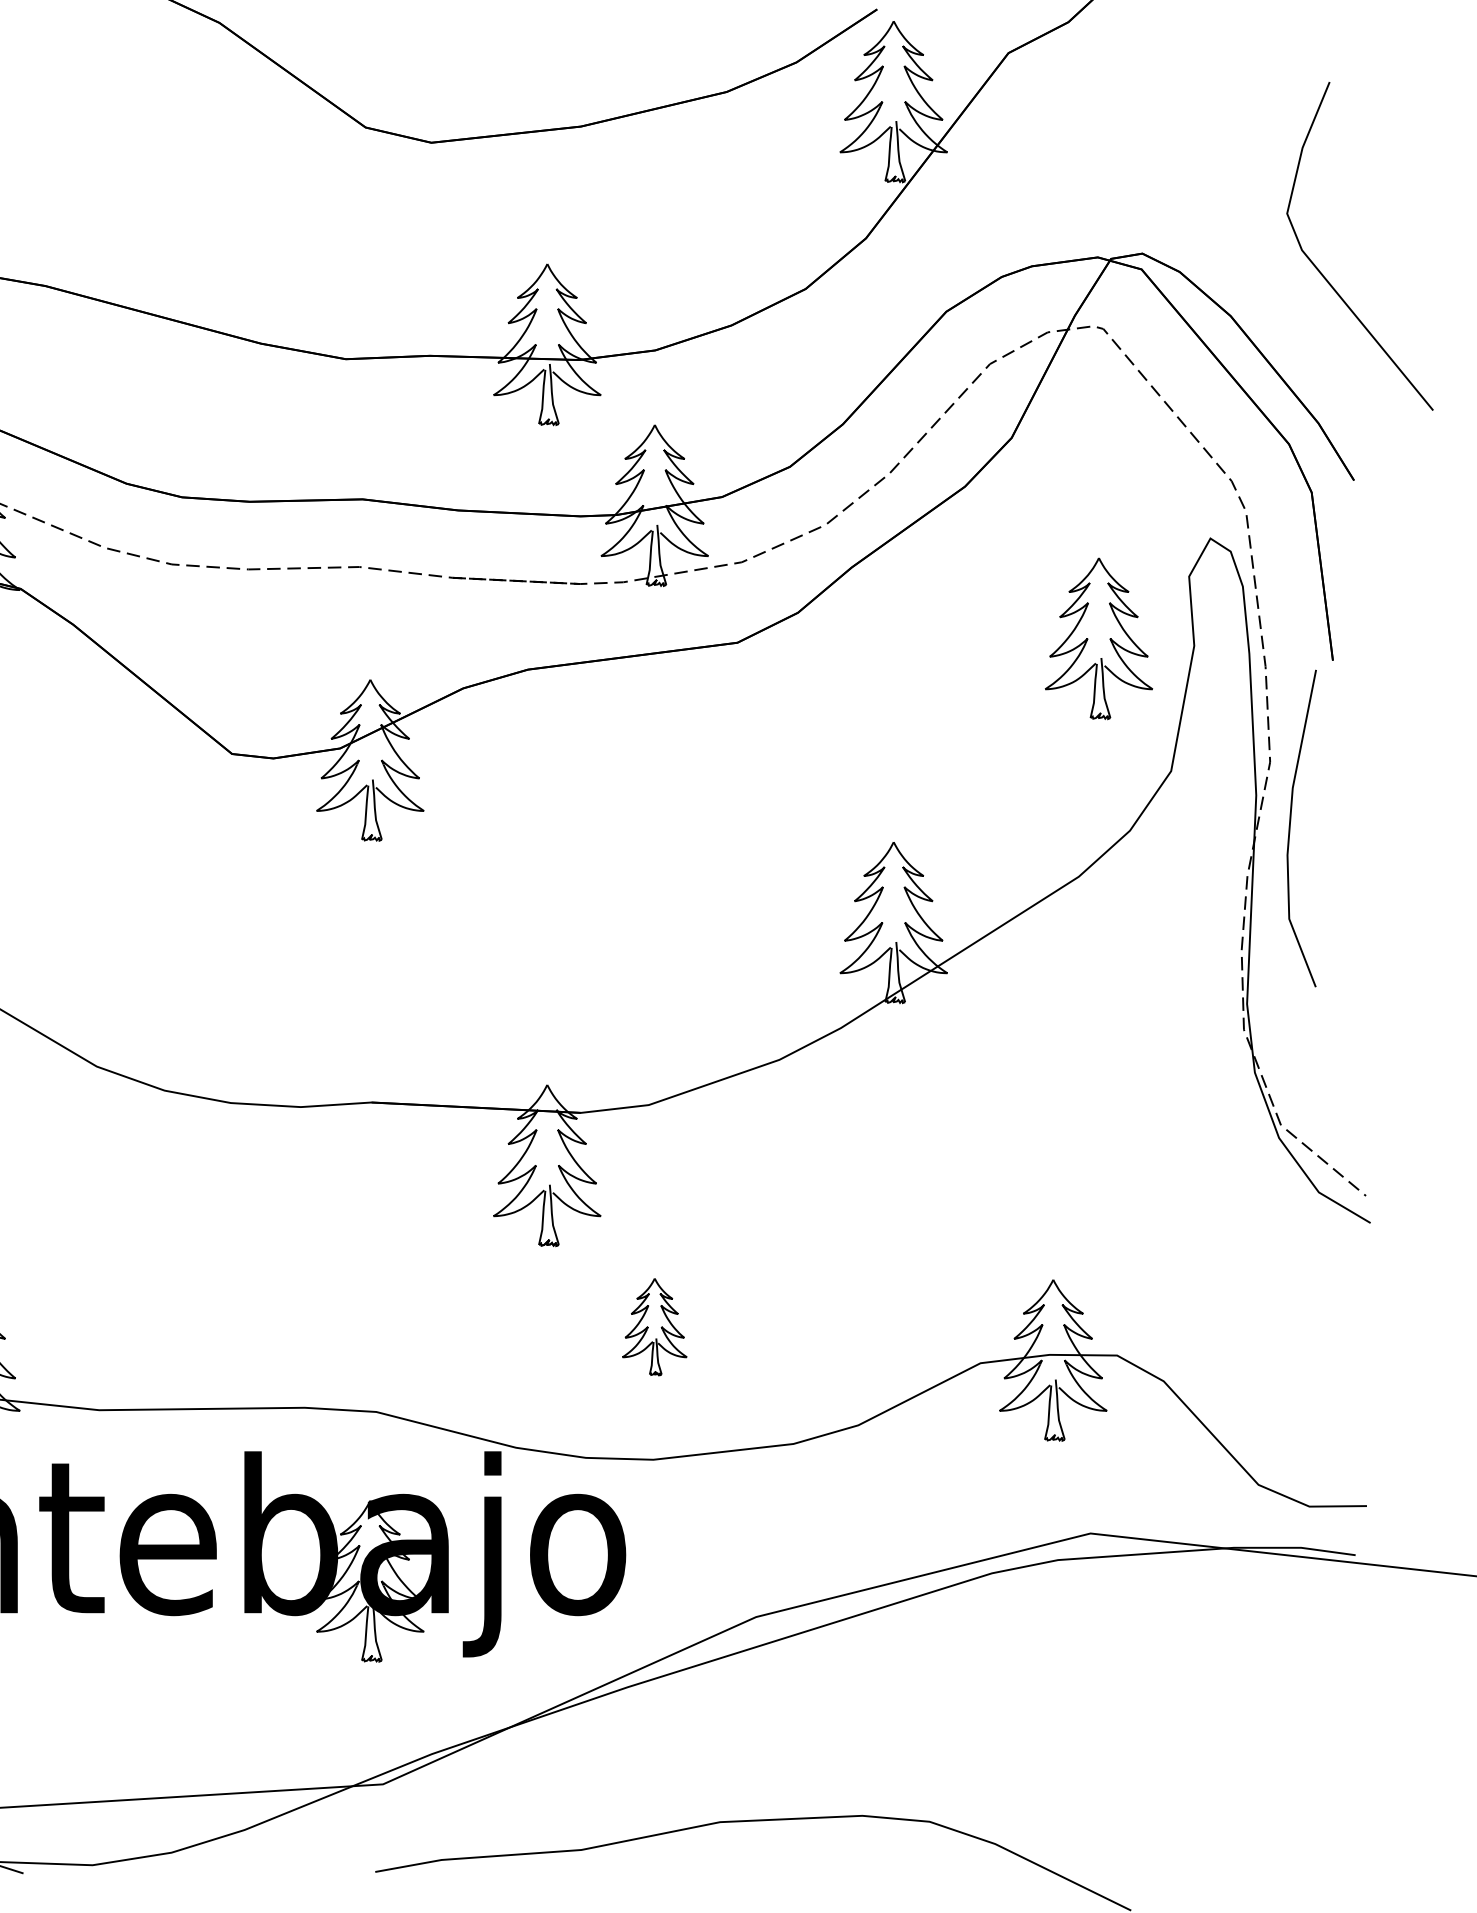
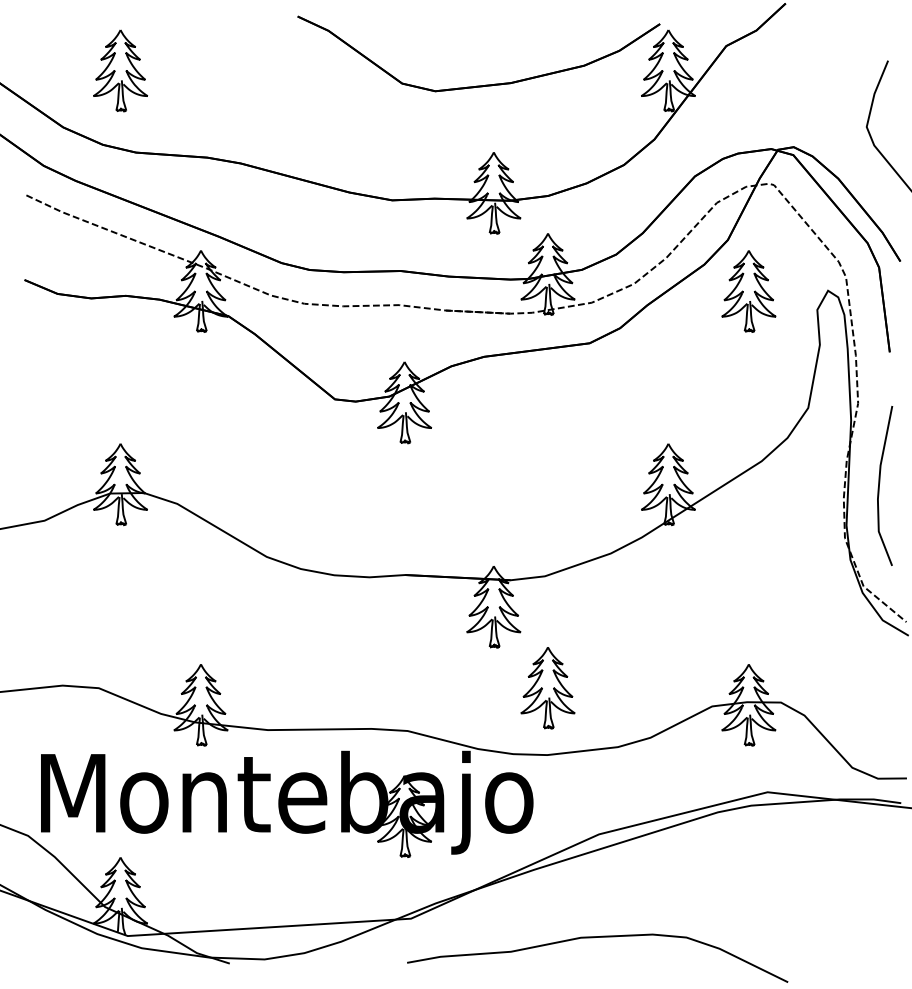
part: (1098, 639) -> (748, 291), moved
line: (1292, 821) -> (880, 482), moved
part: (653, 1327) -> (547, 688), size x1.67

